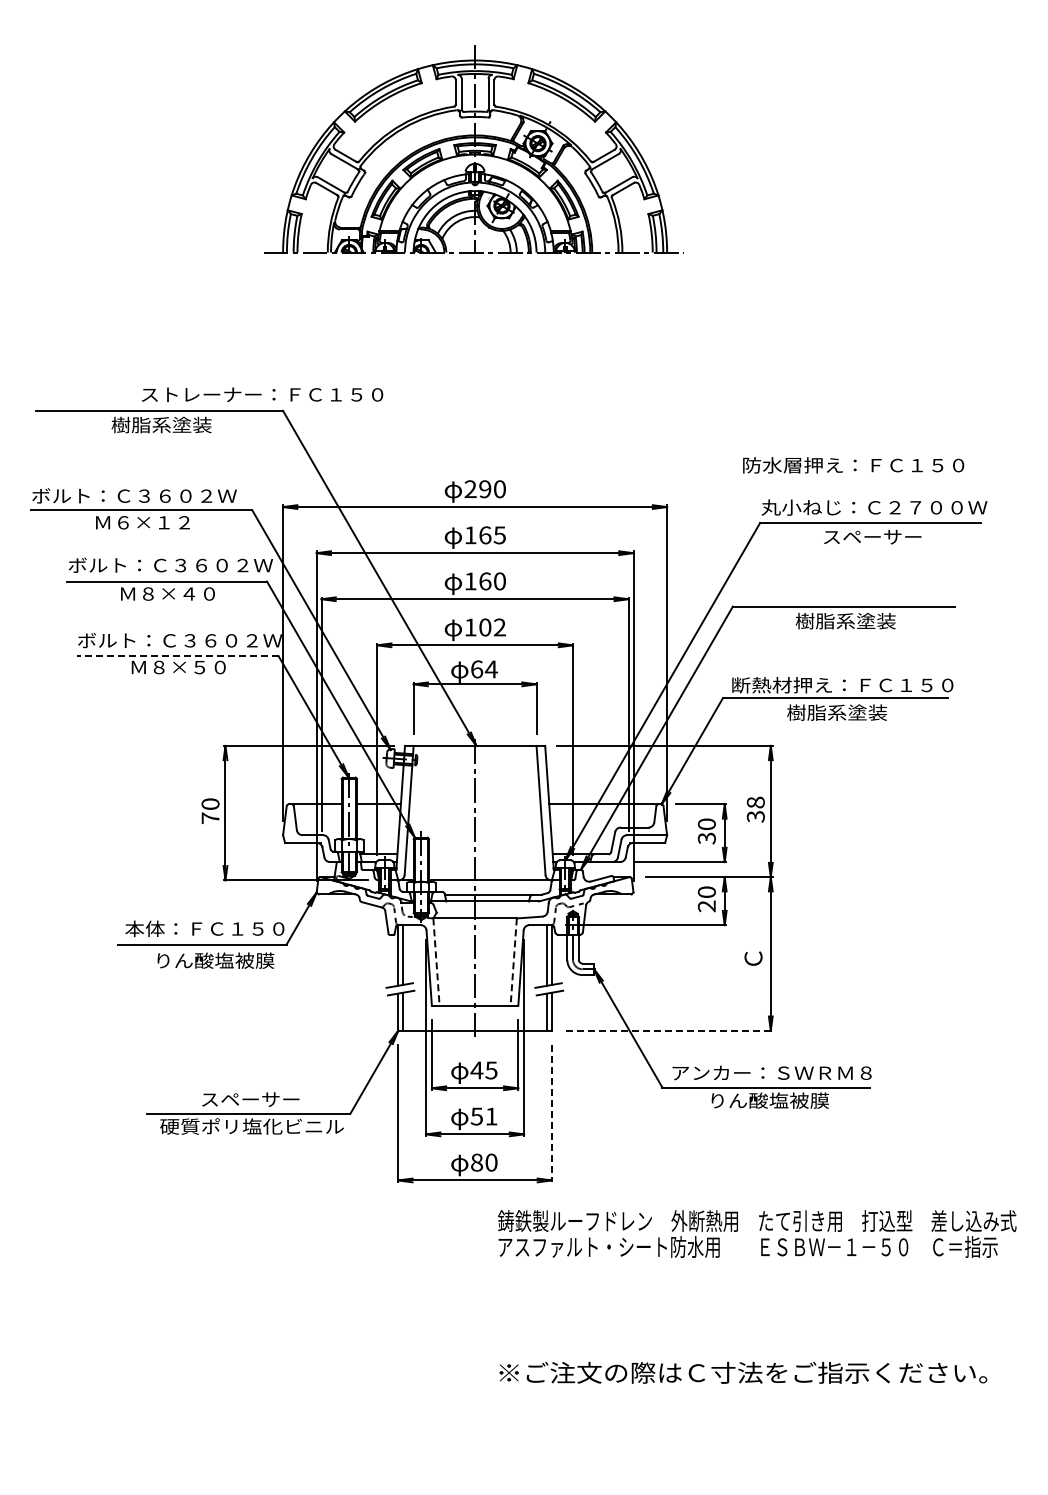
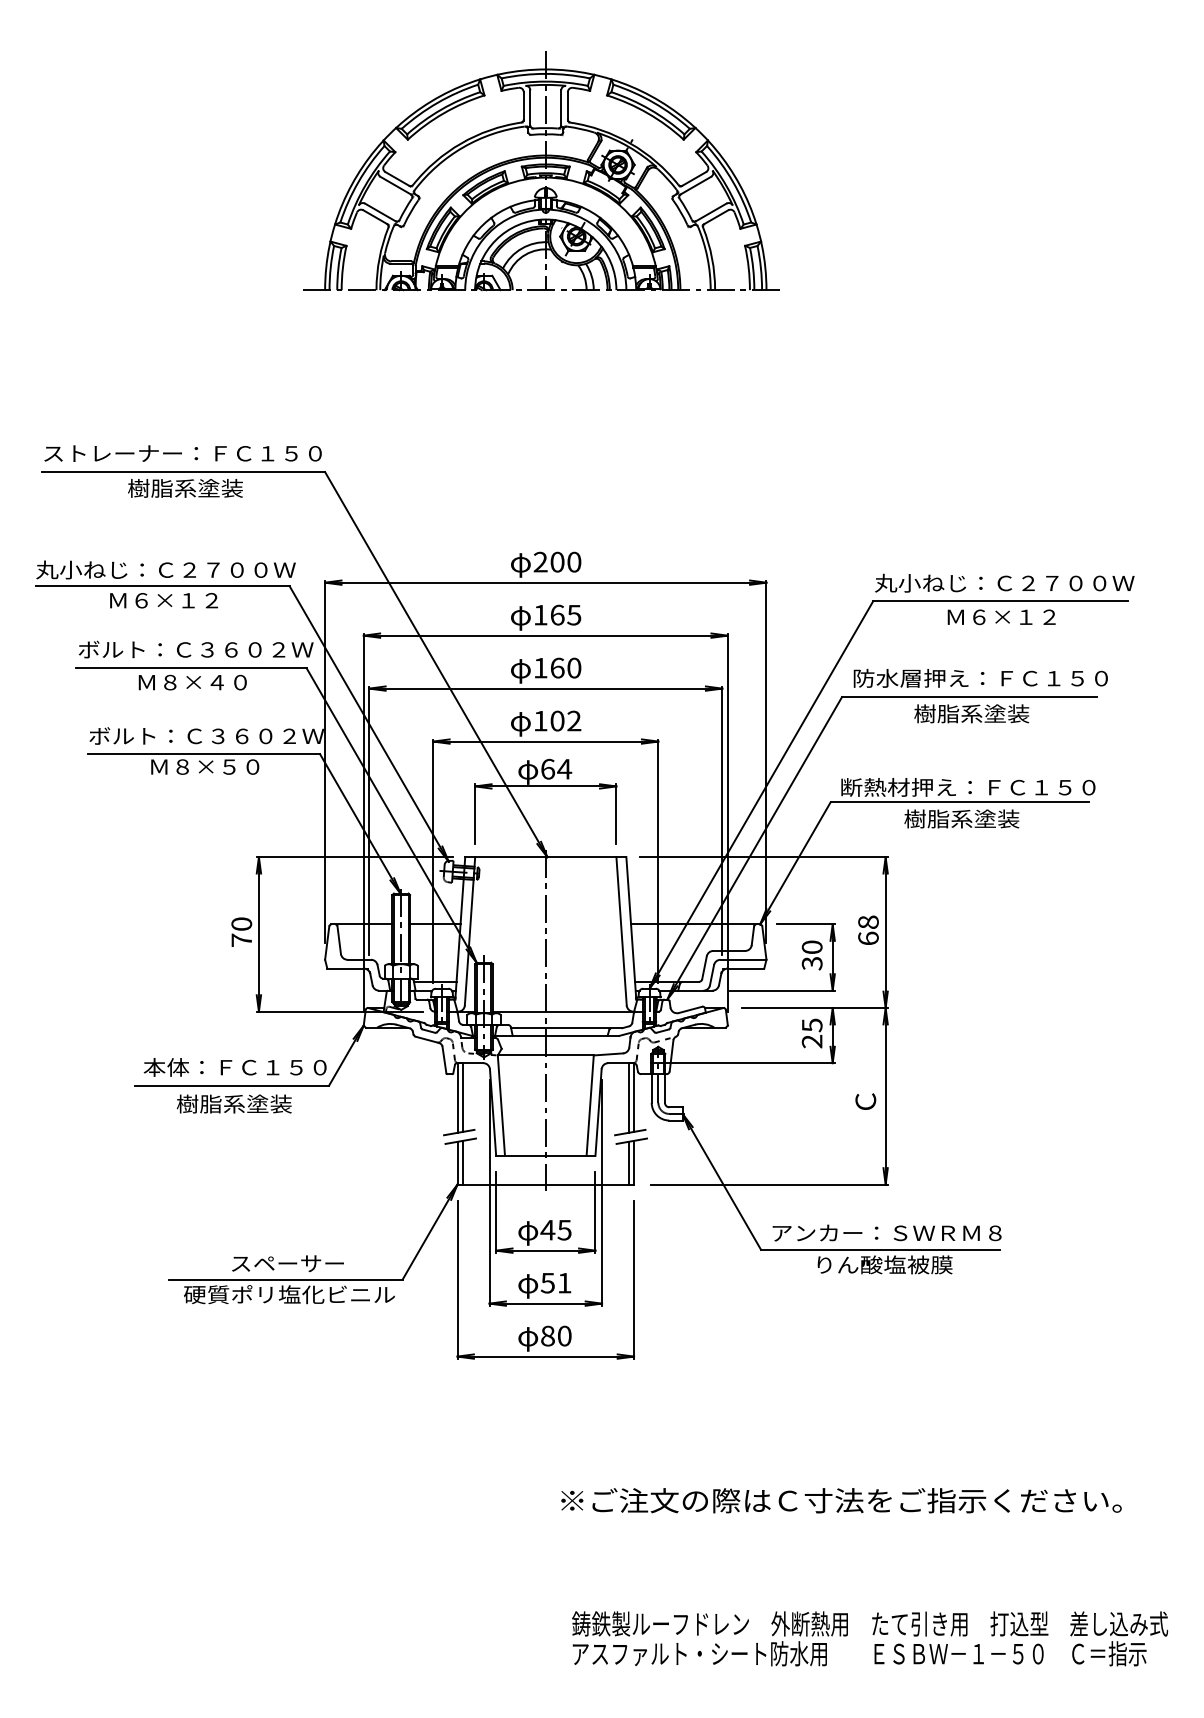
text: (262, 394) -> (183, 453), moved
text: (853, 465) -> (980, 678), moved
text: (485, 489) -> (557, 562), 290 -> 200
text: (144, 495) -> (165, 569), ボルト：Ｃ３６０２Ｗ -> 丸小ねじ：Ｃ２７００Ｗ
text: (872, 536) -> (1002, 616), スペーサー -> Ｍ６×１２
line: (177, 656) -> (203, 754), dashed -> solid
text: (755, 816) -> (868, 938), 38 -> 68
text: (706, 892) -> (811, 1025), 20 -> 25
text: (214, 960) -> (246, 1103), りん酸塩被膜 -> 樹脂系塗装
line: (436, 962) -> (501, 1106), dashed -> solid
line: (513, 962) -> (589, 1106), dashed -> solid
line: (669, 1030) -> (769, 1184), dashed -> solid
line: (551, 1113) -> (633, 1279), dashed -> solid
text: (757, 1233) -> (870, 1638), moved
text: (743, 1372) -> (841, 1500), moved

